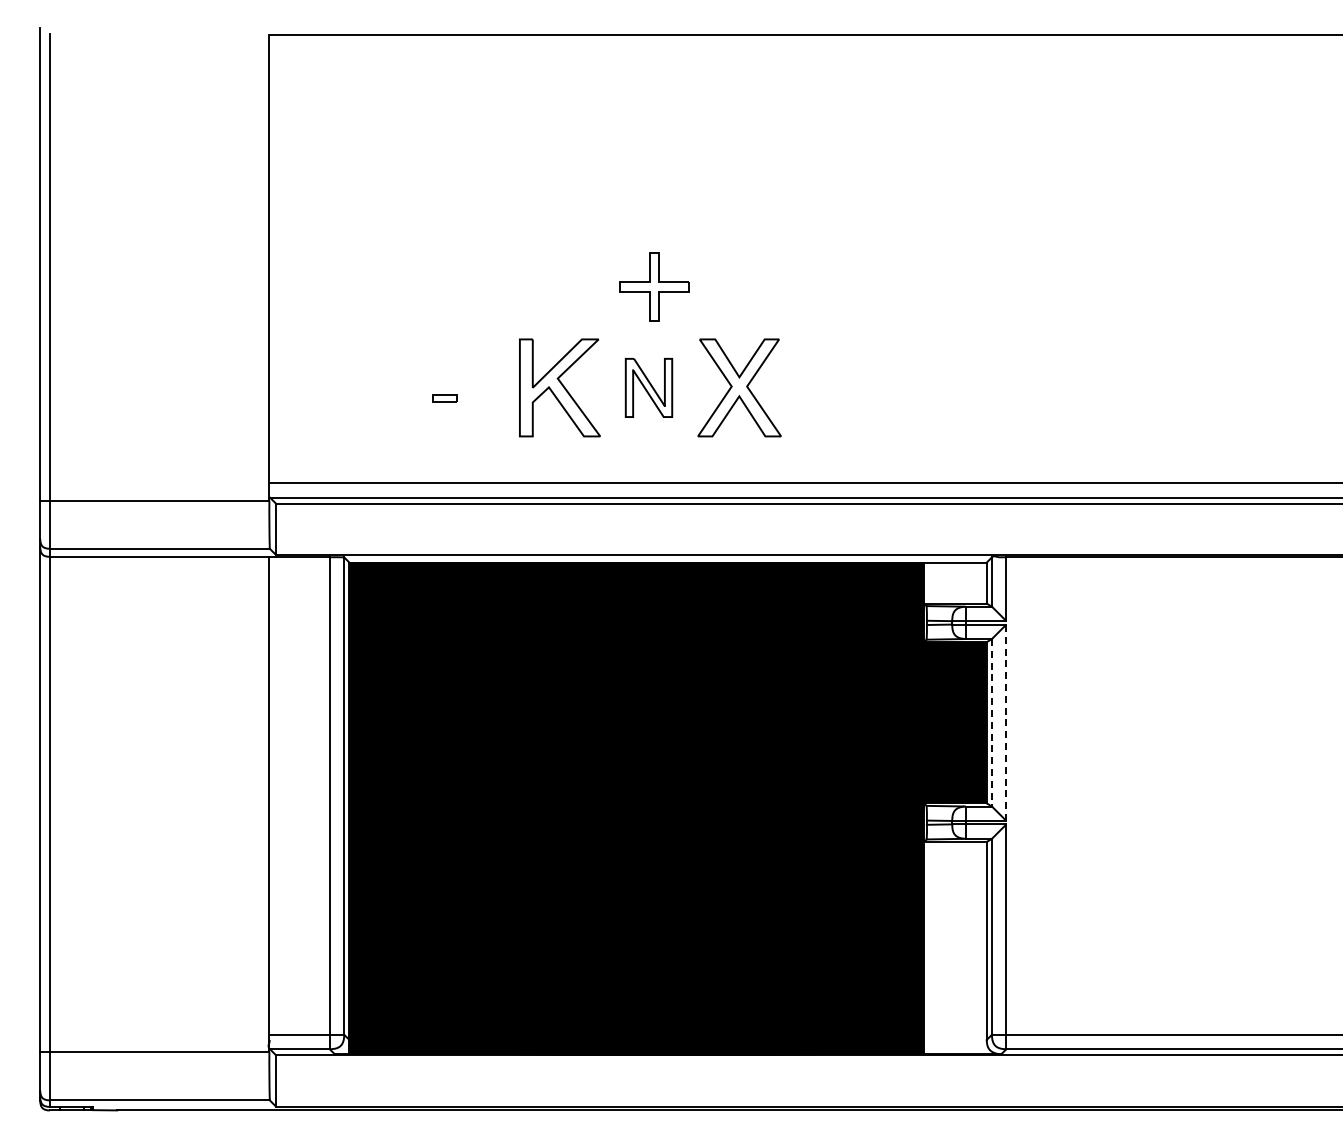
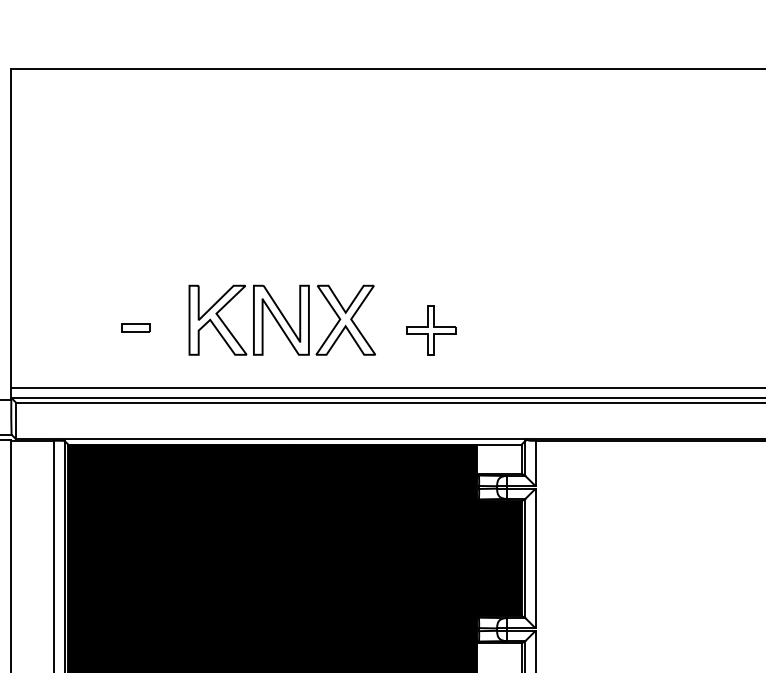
part: (654, 286) -> (431, 329), moved
part: (648, 387) -> (281, 319), size x1.67
part: (444, 398) -> (135, 327), size x1.67
line: (991, 722) -> (525, 558), dashed -> solid
line: (1006, 722) -> (535, 558), dashed -> solid

